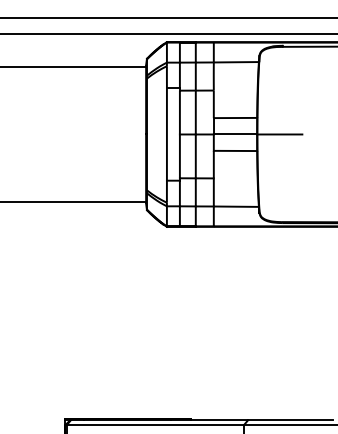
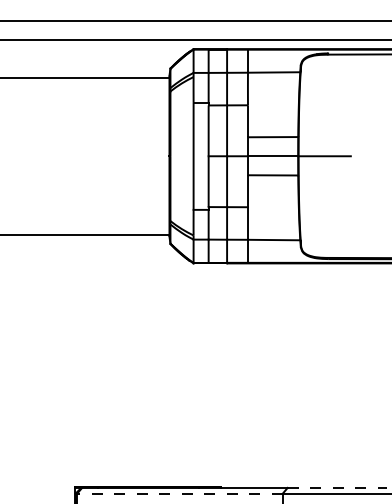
line: (290, 420) -> (337, 487), solid -> dashed
line: (155, 425) -> (180, 493), solid -> dashed

